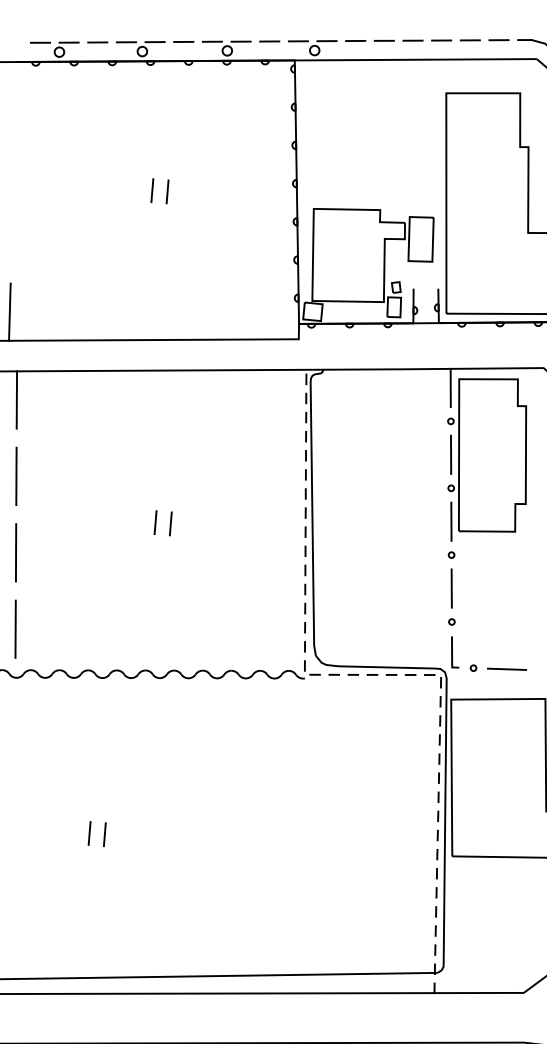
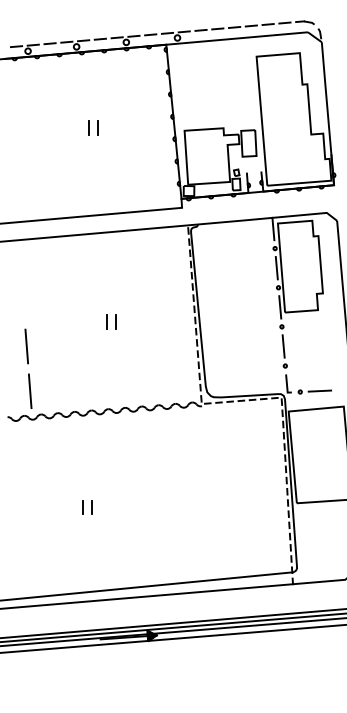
line: (9, 311) -> (11, 205), removed
line: (16, 399) -> (19, 256), removed
line: (16, 476) -> (23, 301), removed

